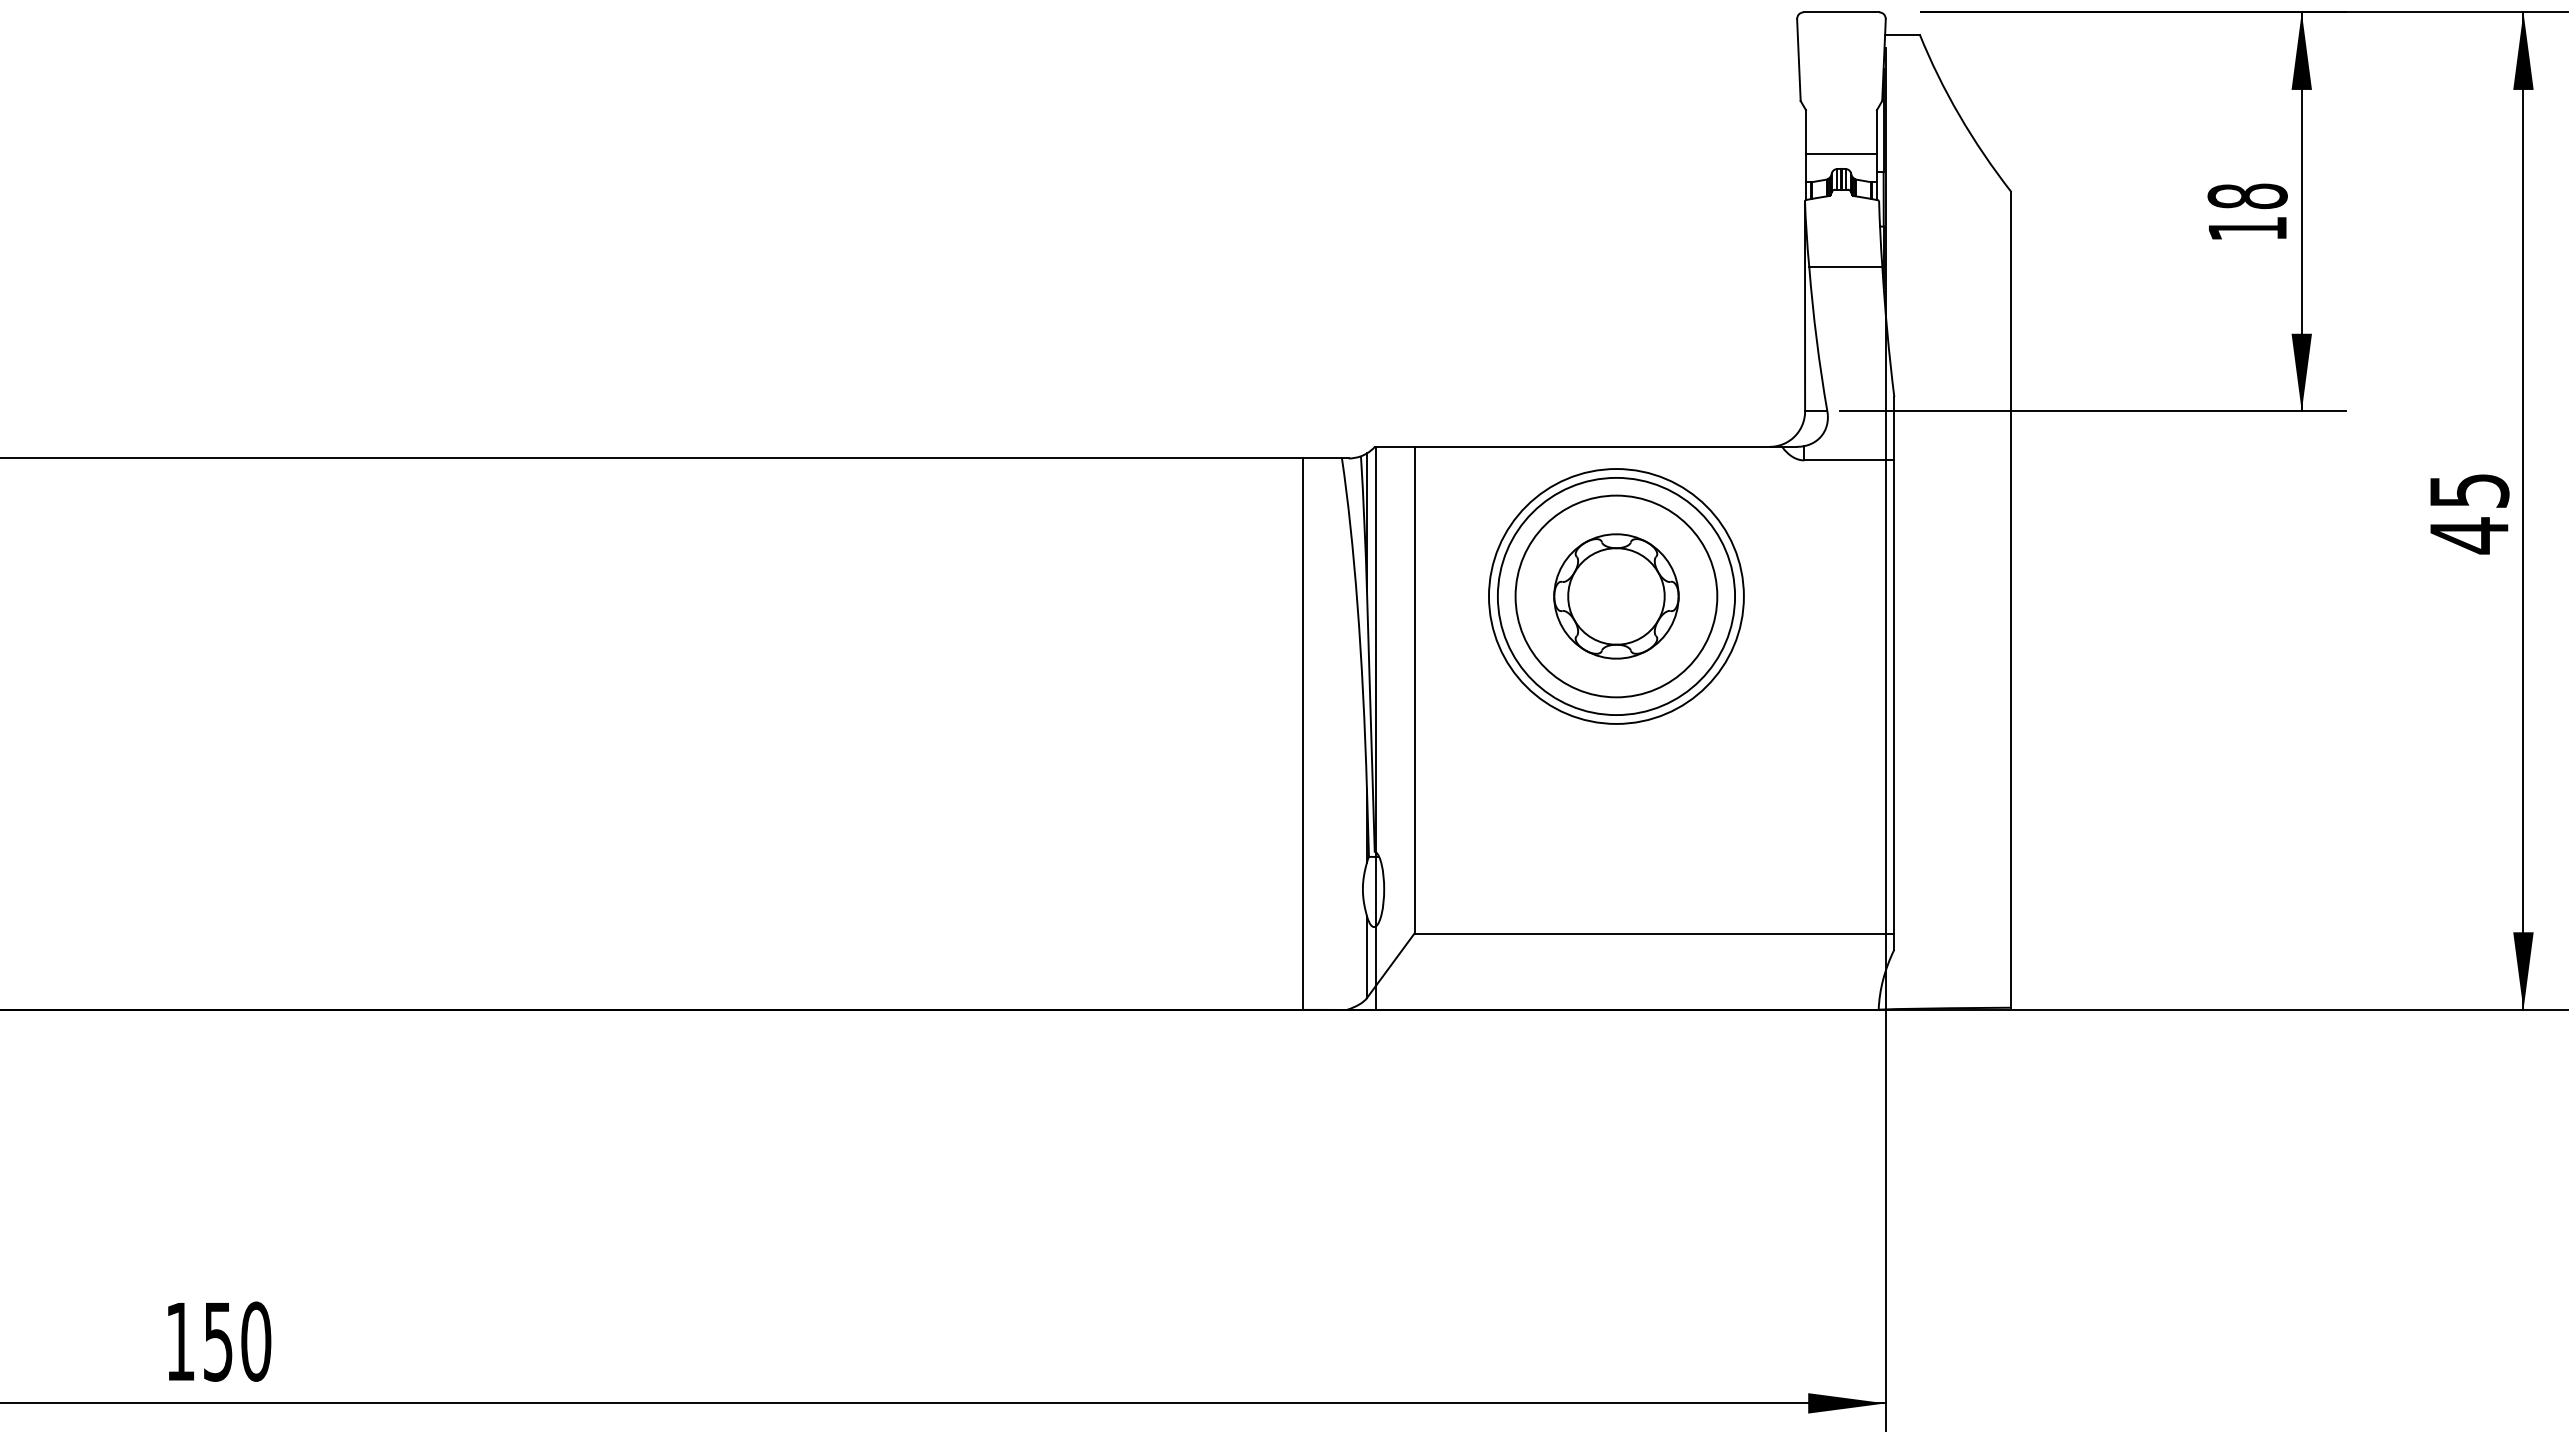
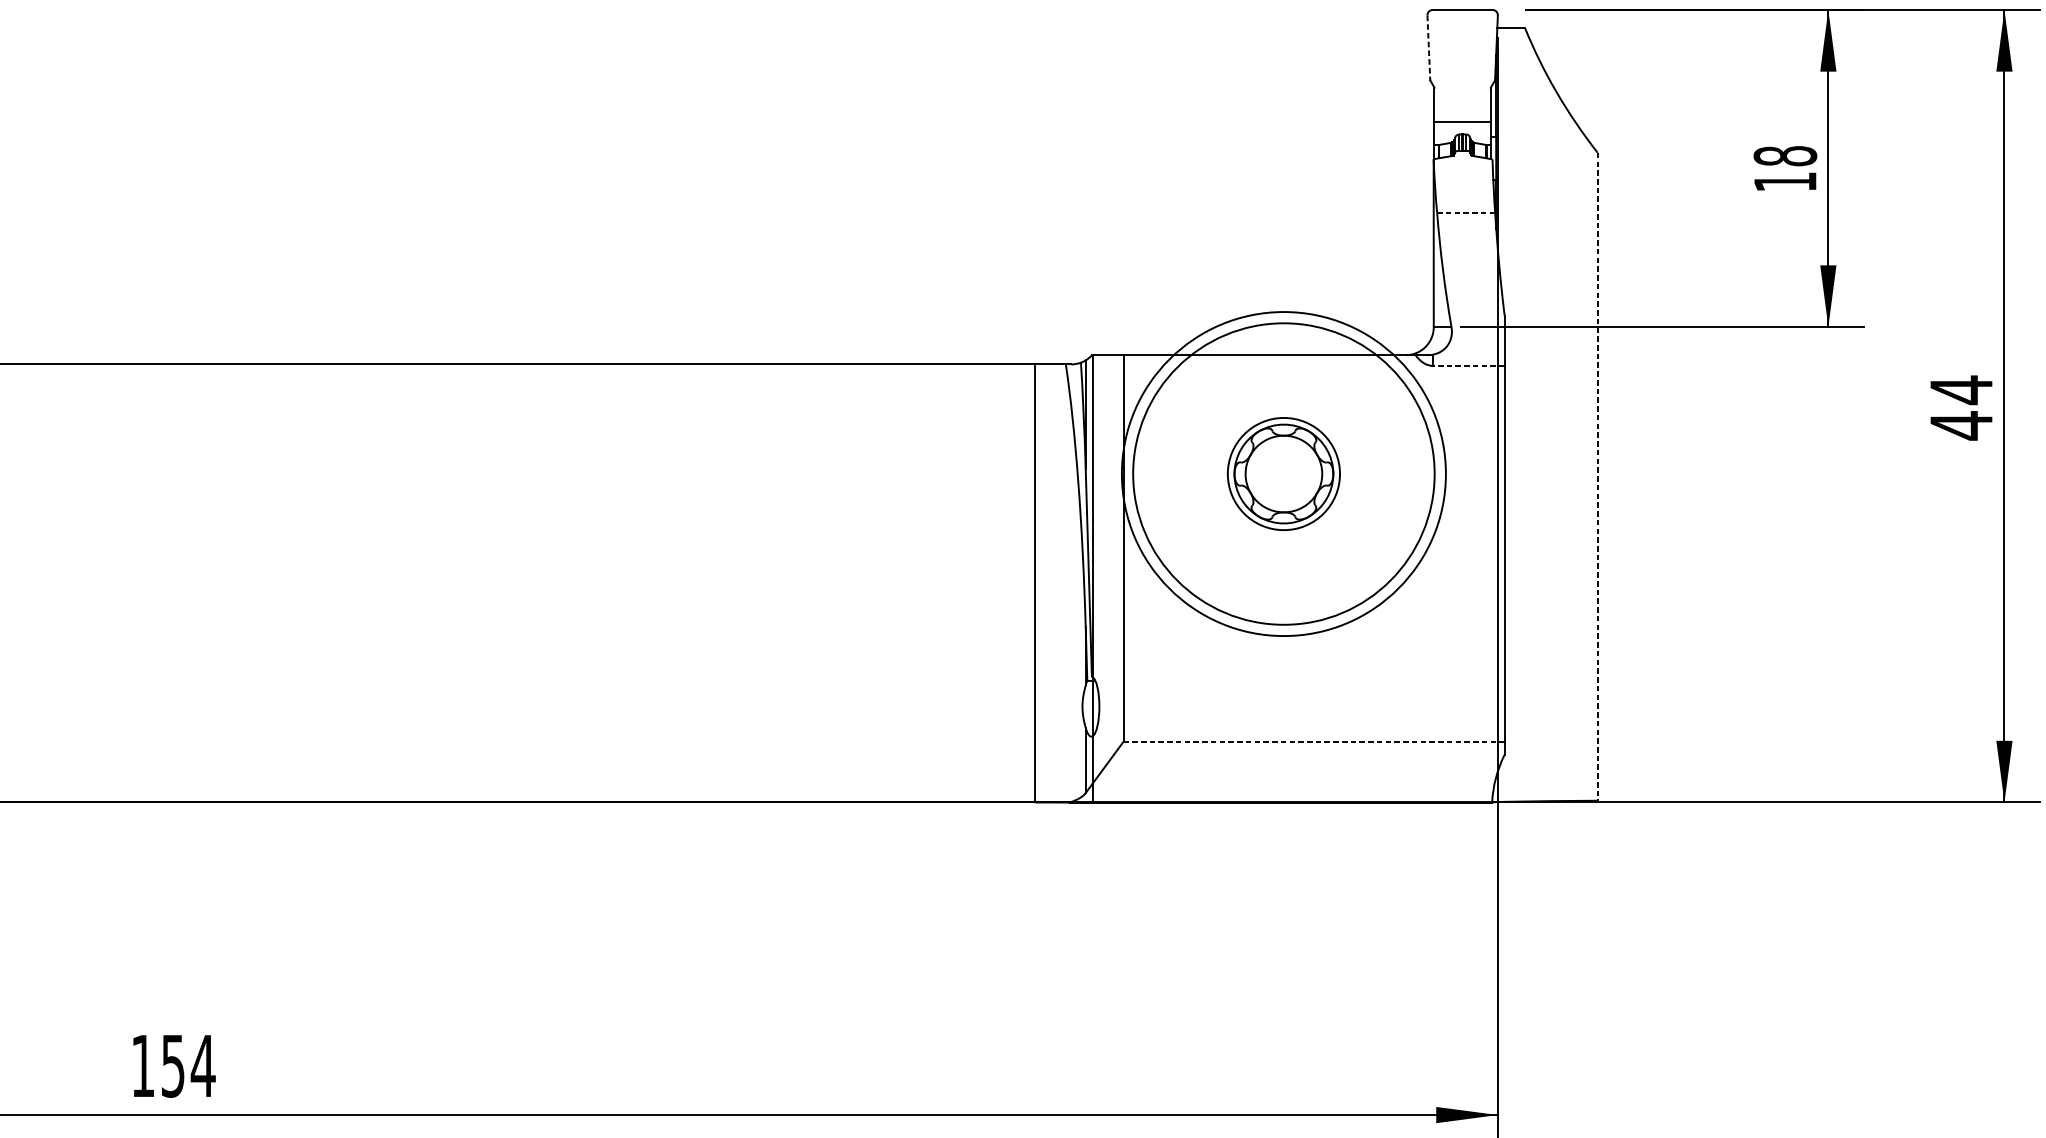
line: (1798, 60) -> (1428, 48), solid -> dashed
line: (1845, 267) -> (1465, 212), solid -> dashed
line: (1848, 460) -> (1468, 366), solid -> dashed
text: (2469, 490) -> (1961, 389), 45 -> 44
circle: (1615, 596) -> (1283, 474), size x1.6
circle: (1616, 596) -> (1283, 474), size x0.7
circle: (1616, 596) -> (1283, 474), size x1.6
line: (2011, 599) -> (1597, 476), solid -> dashed
line: (1654, 933) -> (1314, 741), solid -> dashed
text: (255, 1341) -> (202, 1065), 150 -> 154

